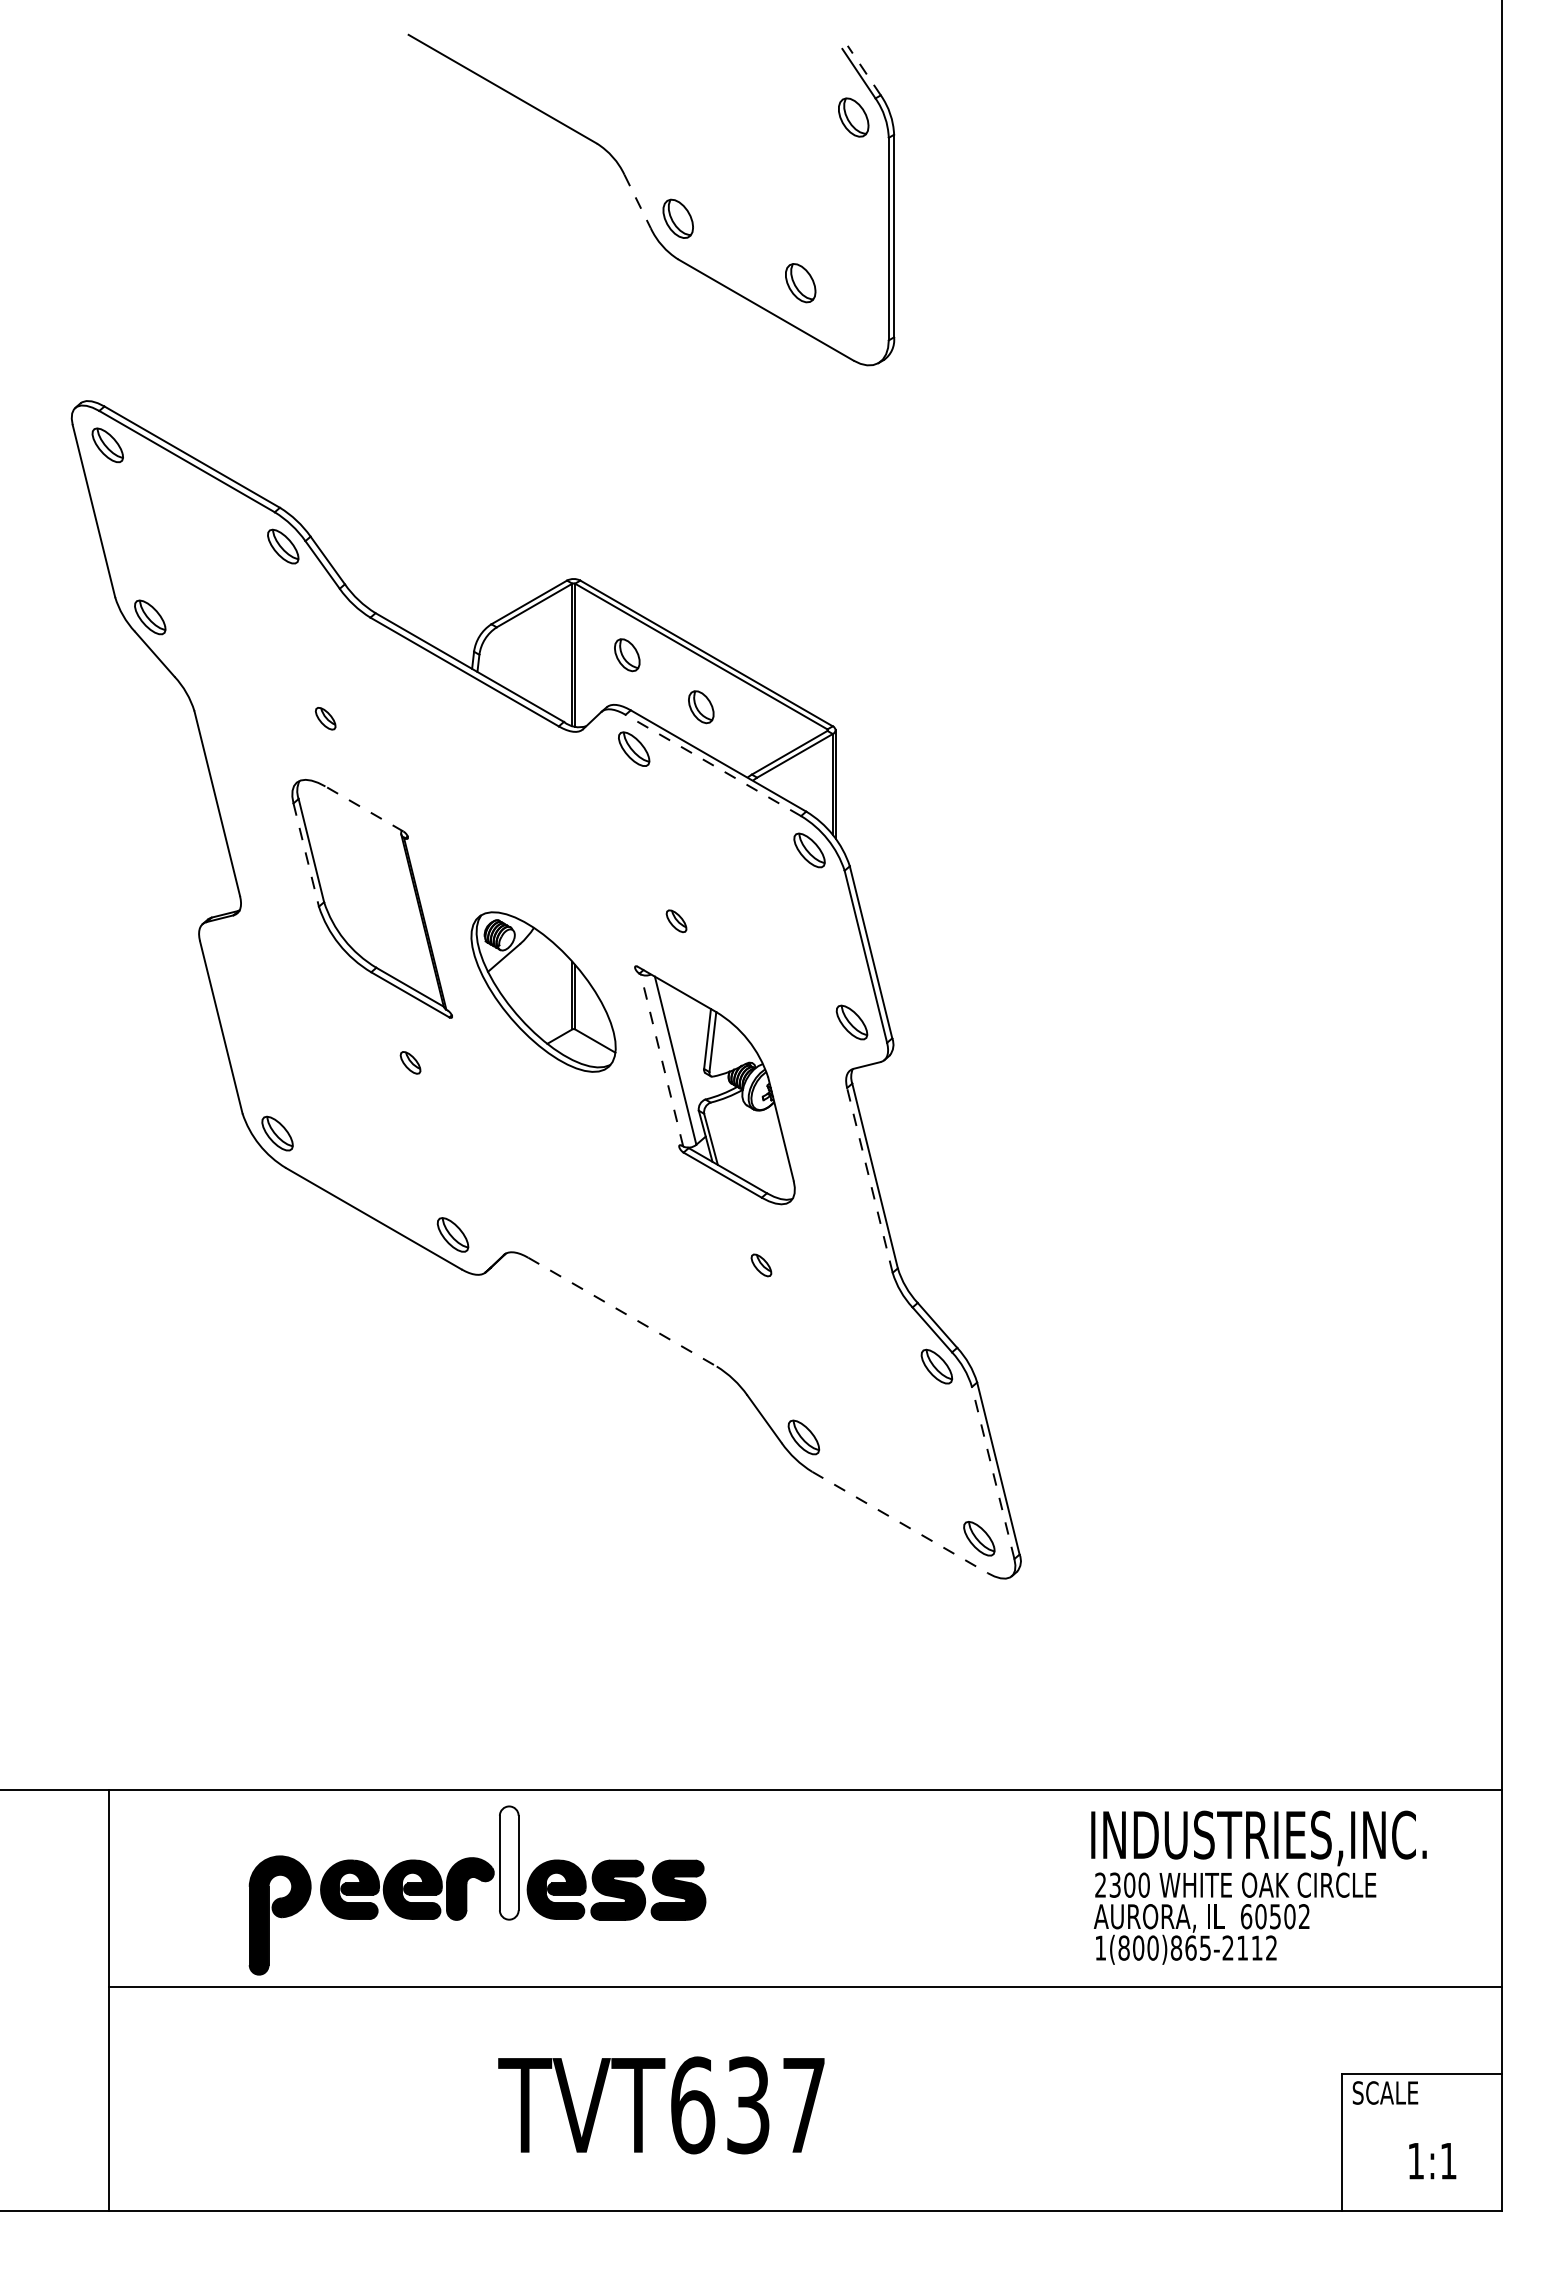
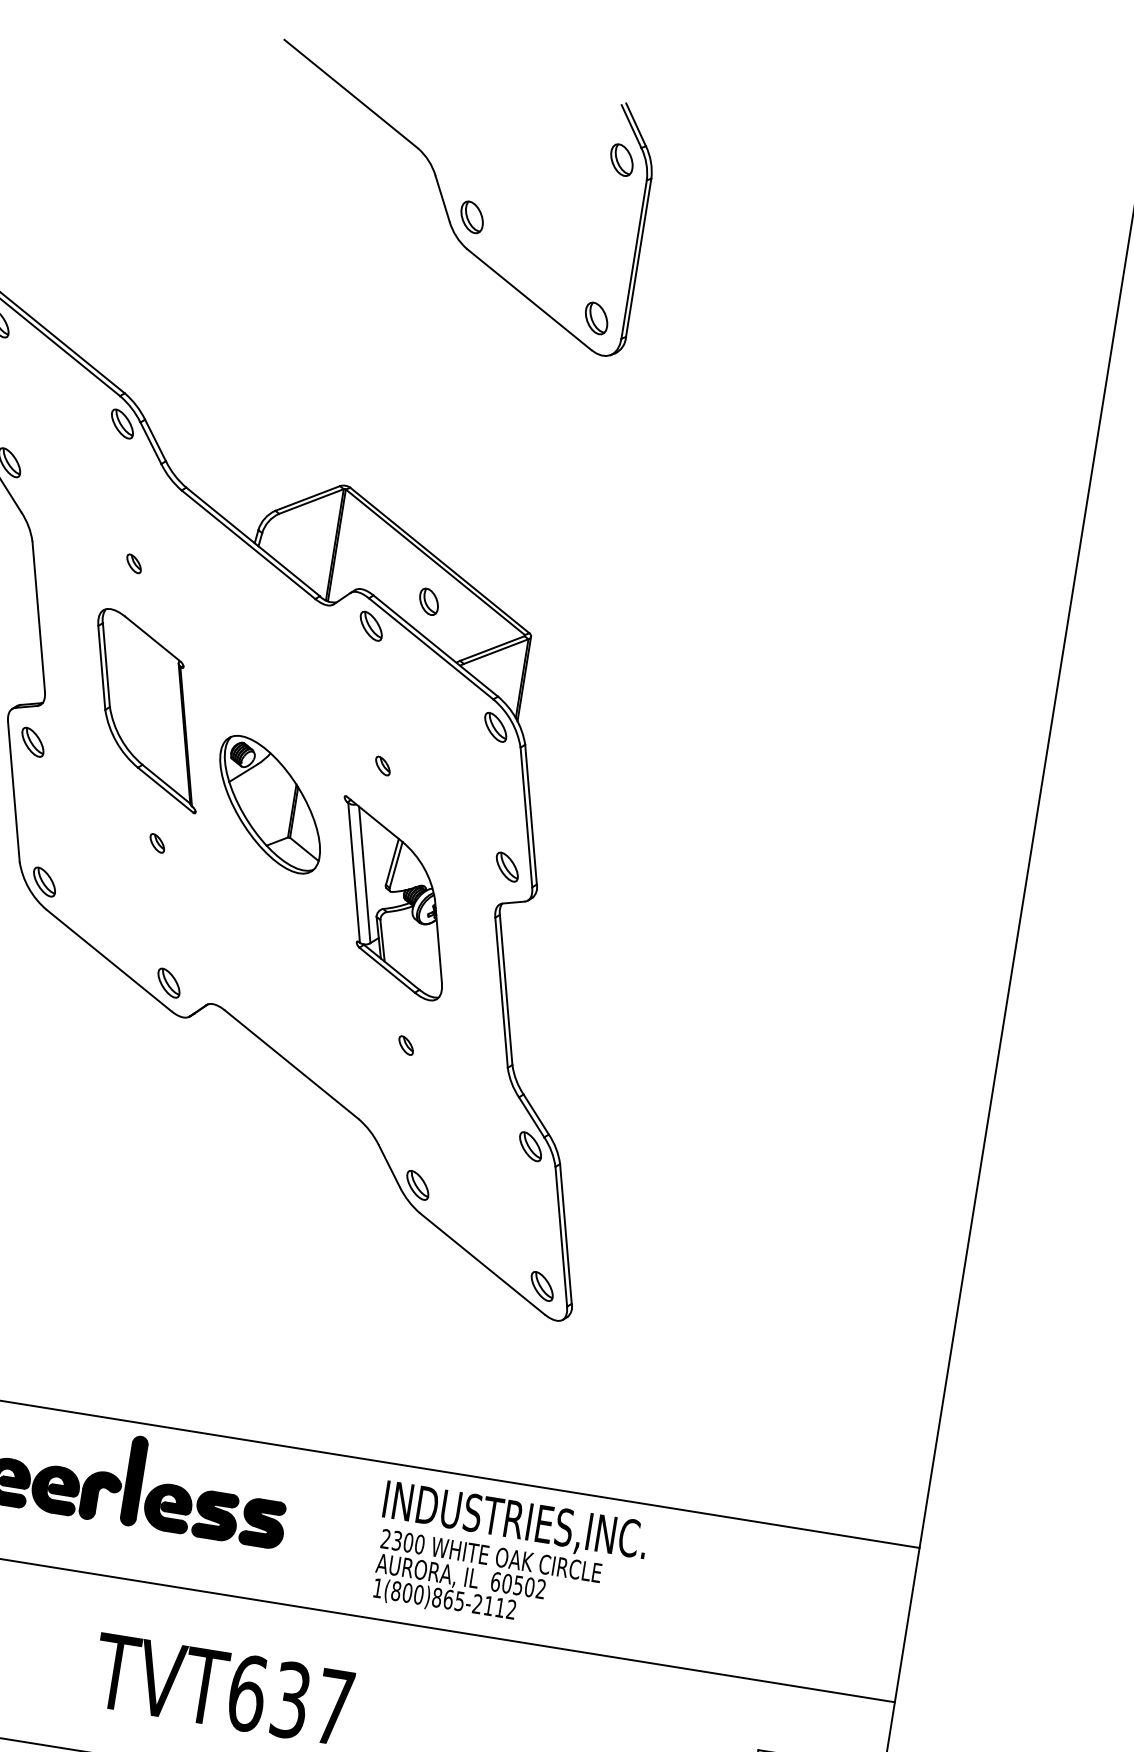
line: (864, 70) -> (636, 124), dashed -> solid
line: (637, 201) -> (442, 198), dashed -> solid
part: (800, 283) -> (596, 318), moved
part: (627, 655) -> (377, 552), removed
line: (712, 765) -> (430, 648), dashed -> solid
line: (364, 808) -> (153, 638), dashed -> solid
line: (306, 855) -> (101, 668), dashed -> solid
part: (235, 961) -> (33, 742), added
line: (662, 1060) -> (354, 873), dashed -> solid
line: (869, 1179) -> (501, 991), dashed -> solid
line: (622, 1312) -> (291, 1065), dashed -> solid
line: (993, 1473) -> (561, 1237), dashed -> solid
line: (900, 1522) -> (482, 1263), dashed -> solid
fill: (508, 1862) -> (133, 1480), added
text: (1258, 1887) -> (508, 1560), moved

